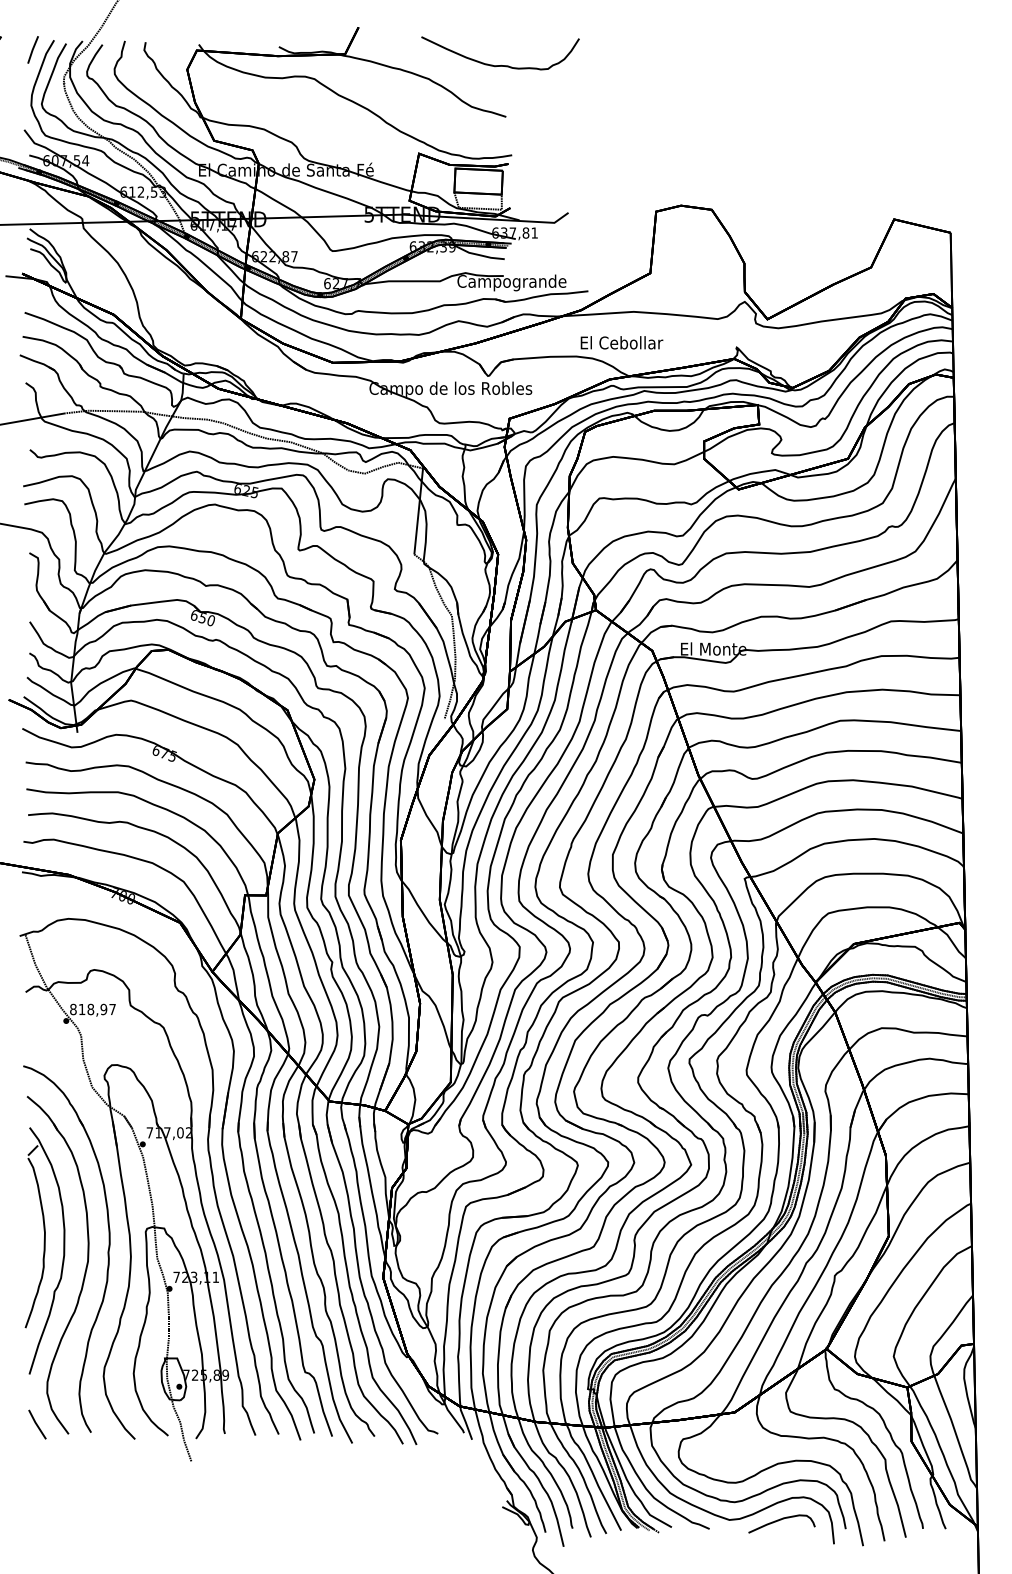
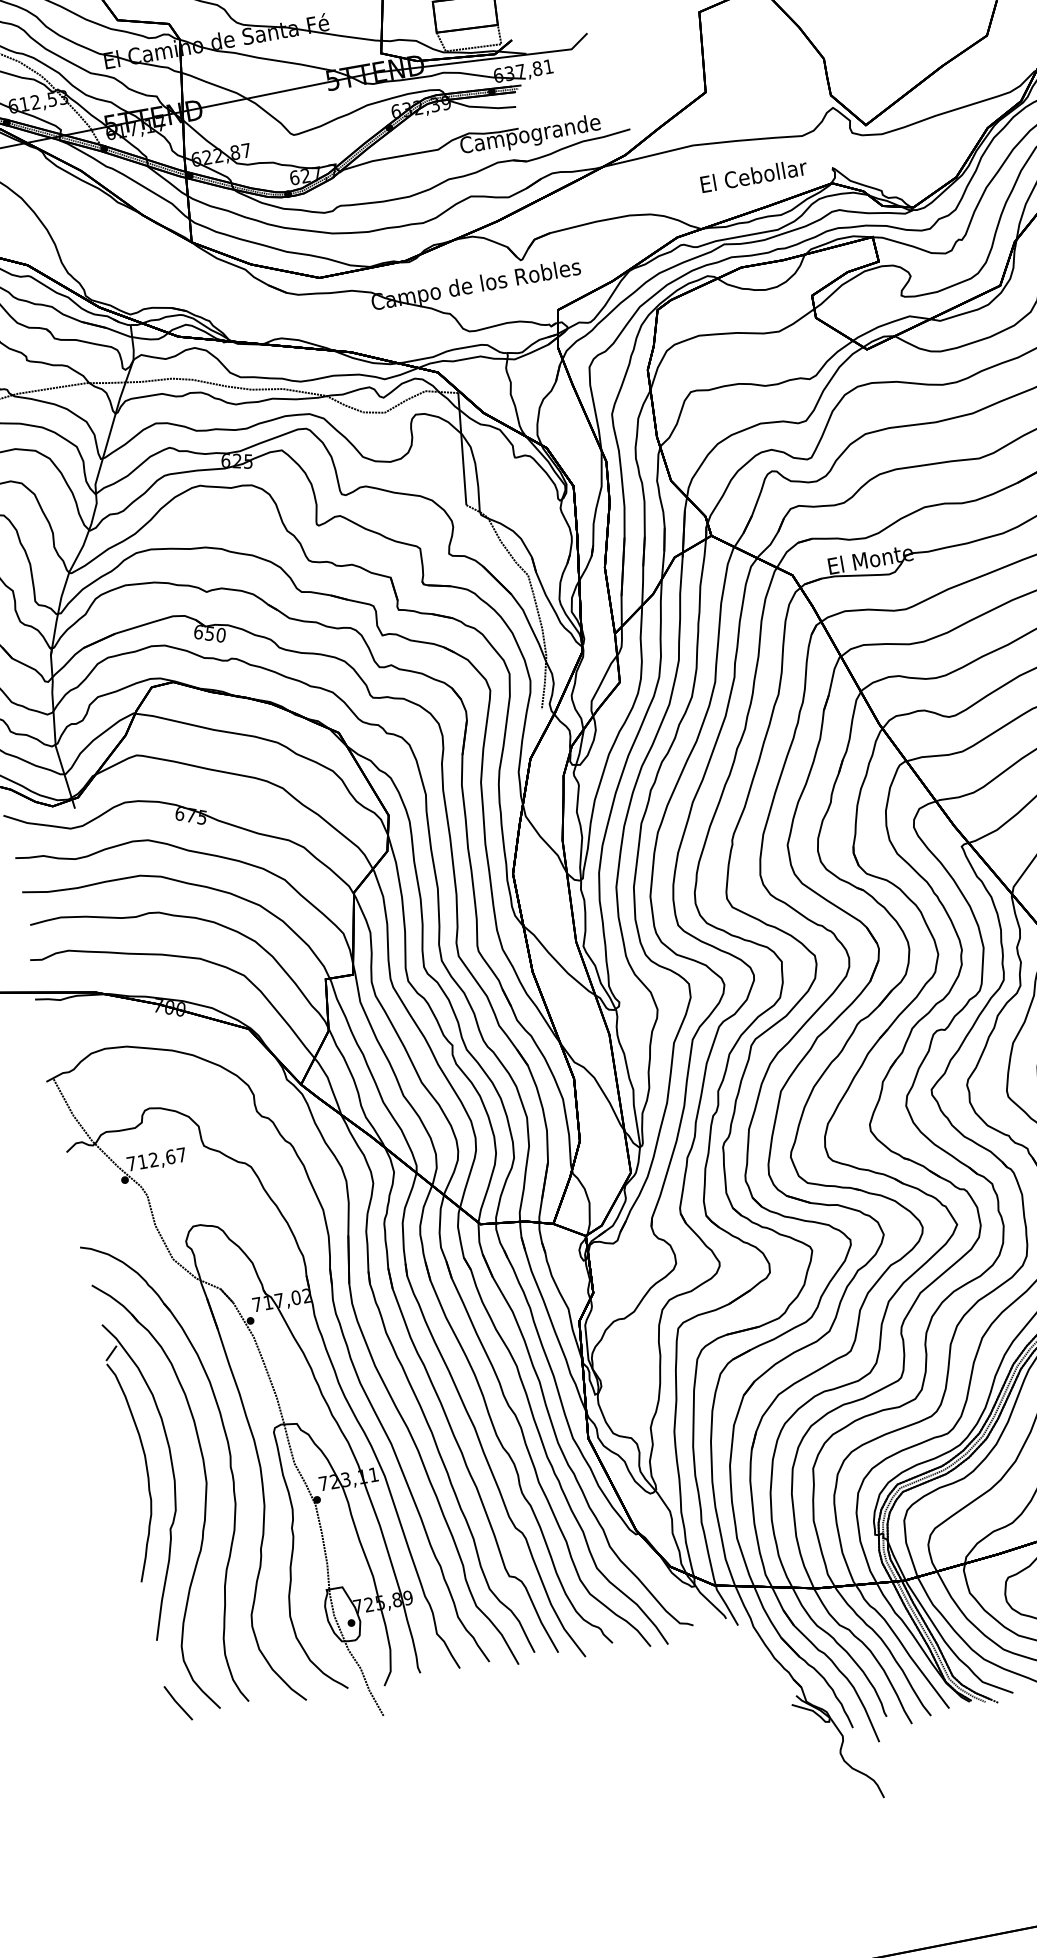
text: (621, 342) -> (753, 175), moved
text: (88, 1009) -> (150, 1160), 818,97 -> 712,67

